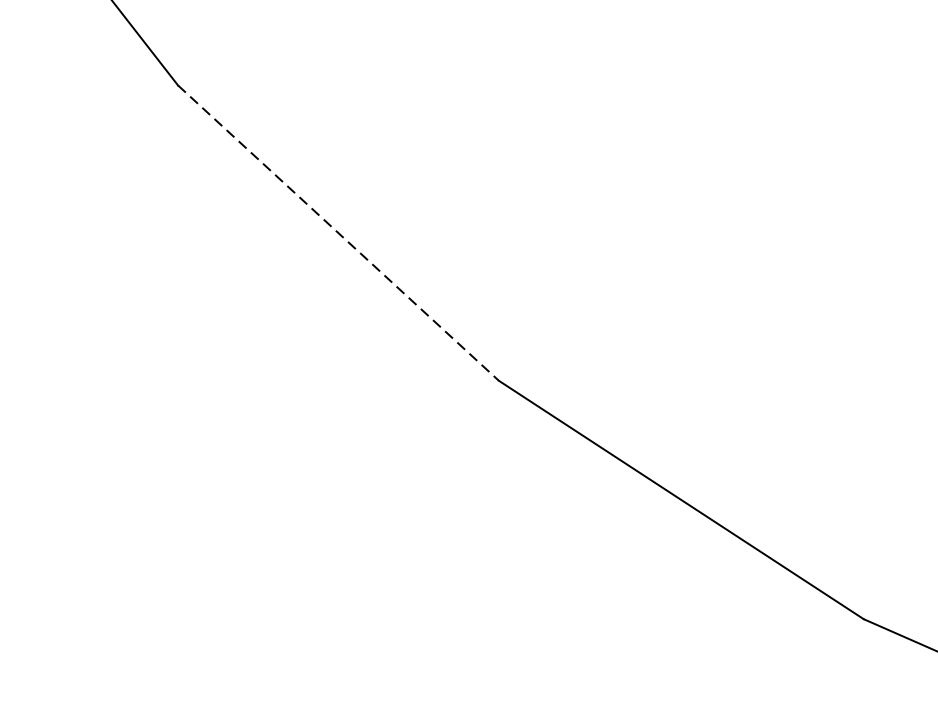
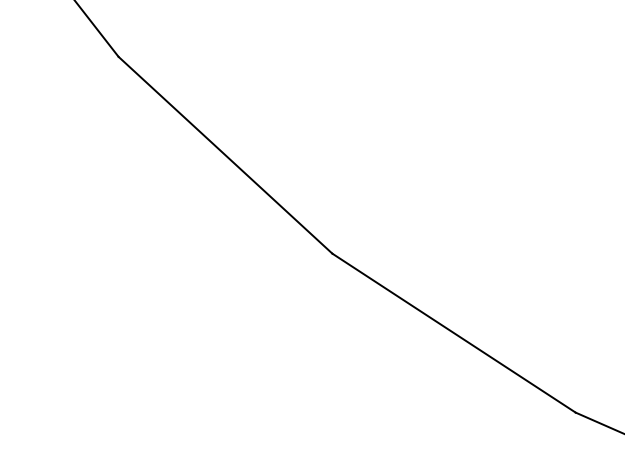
line: (338, 233) -> (225, 155), dashed -> solid

